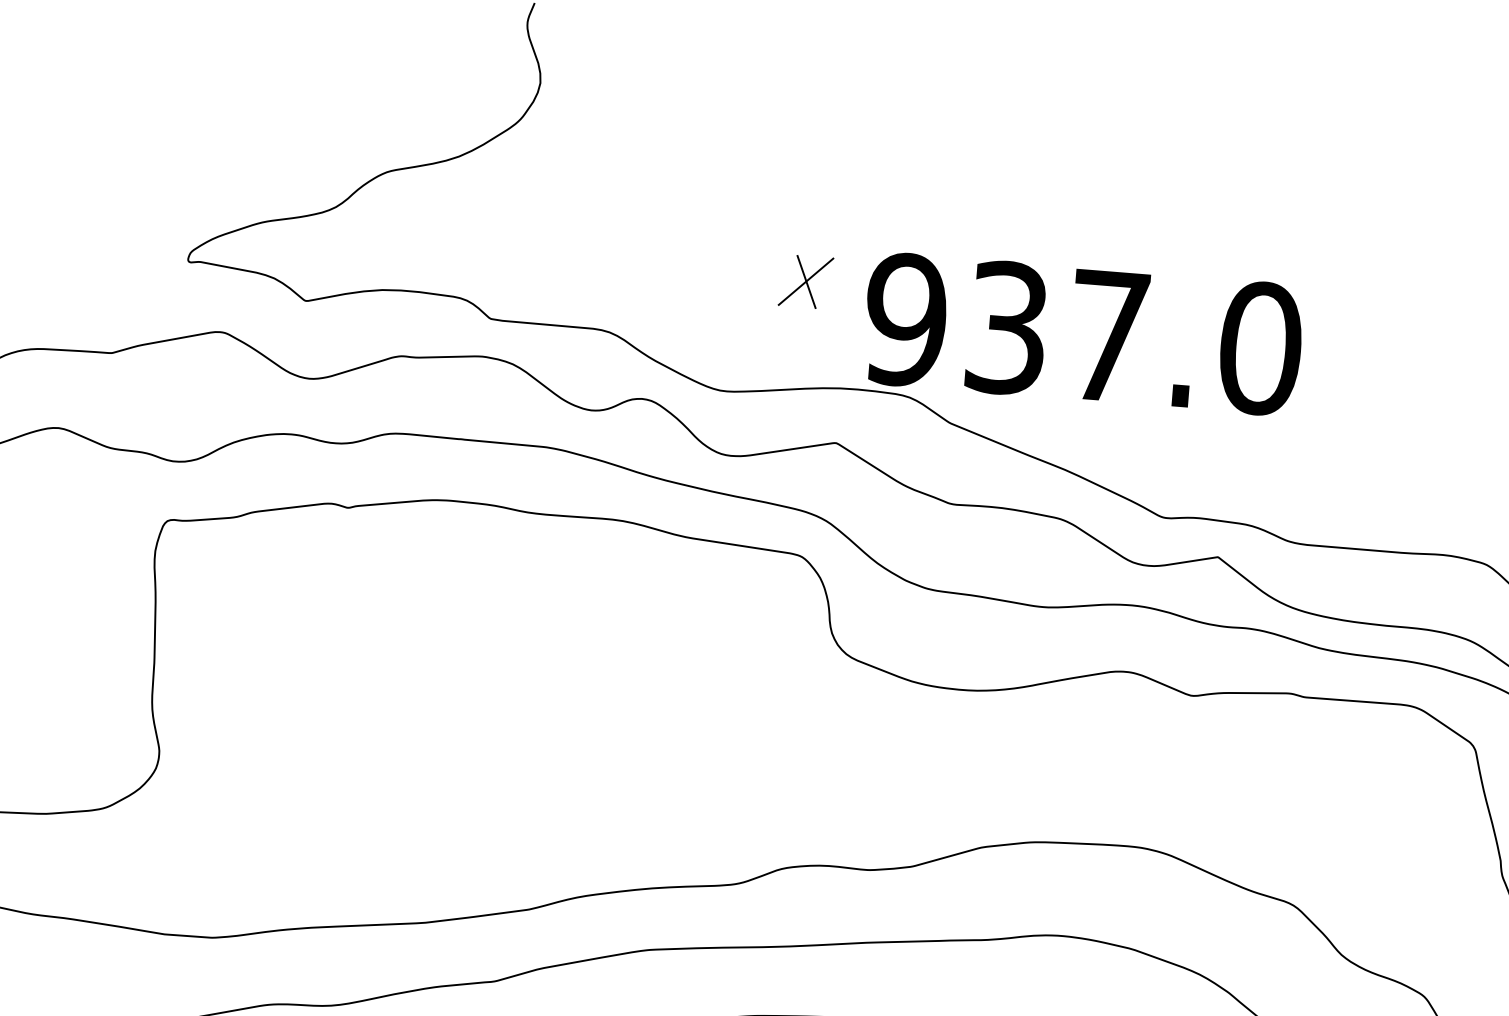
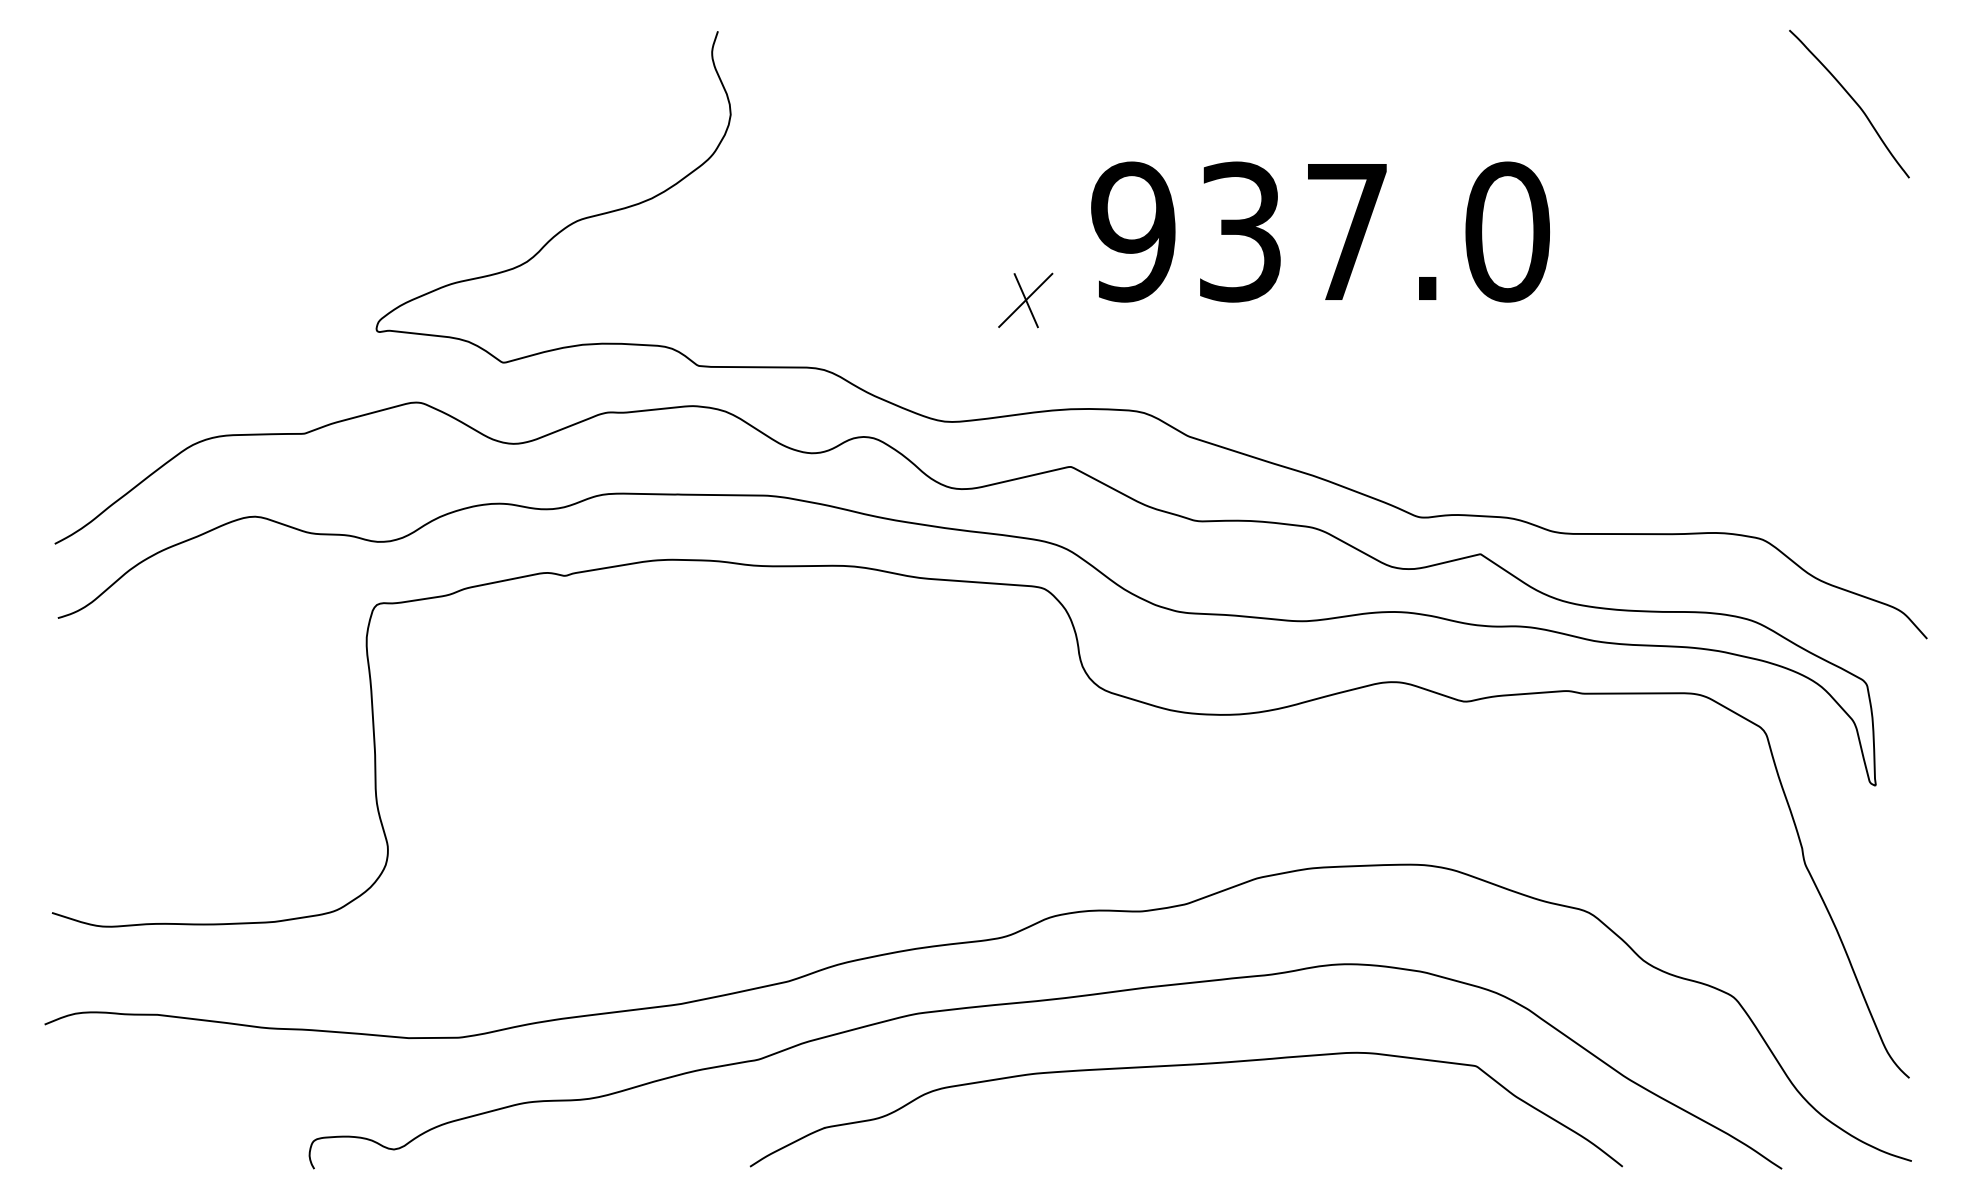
text: (1083, 333) -> (1320, 231), moved

